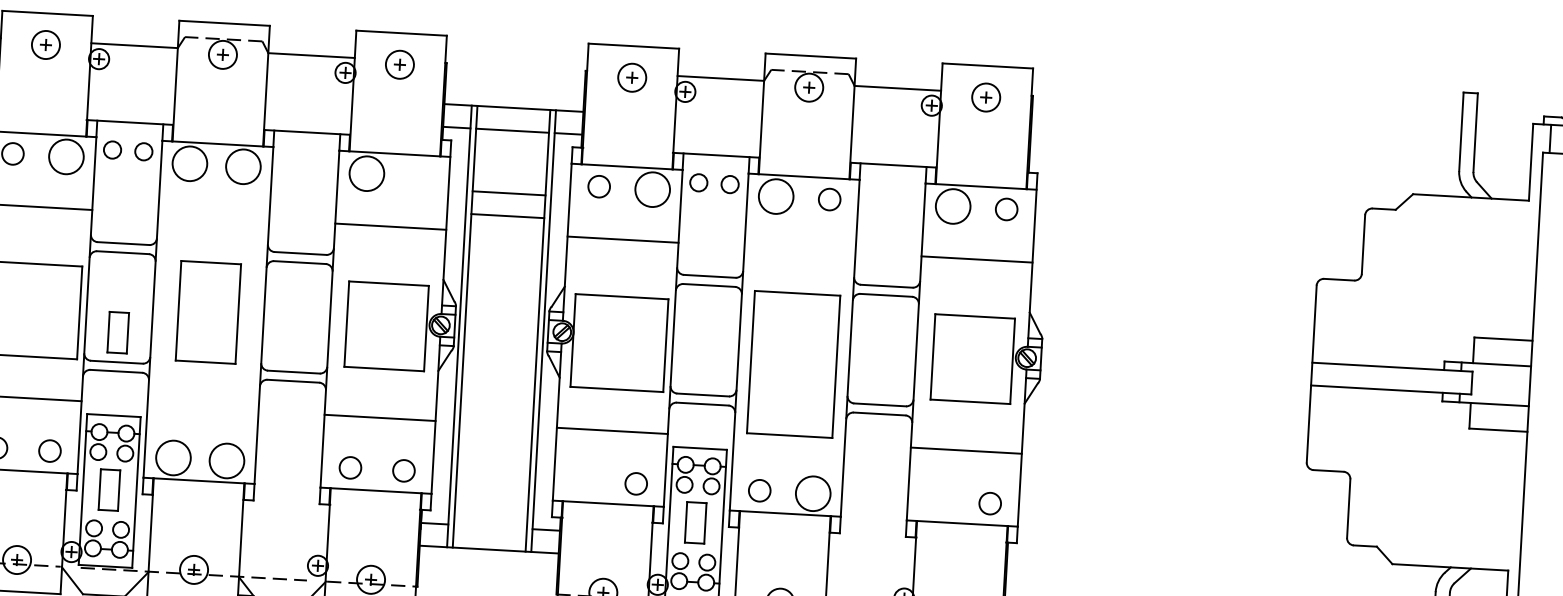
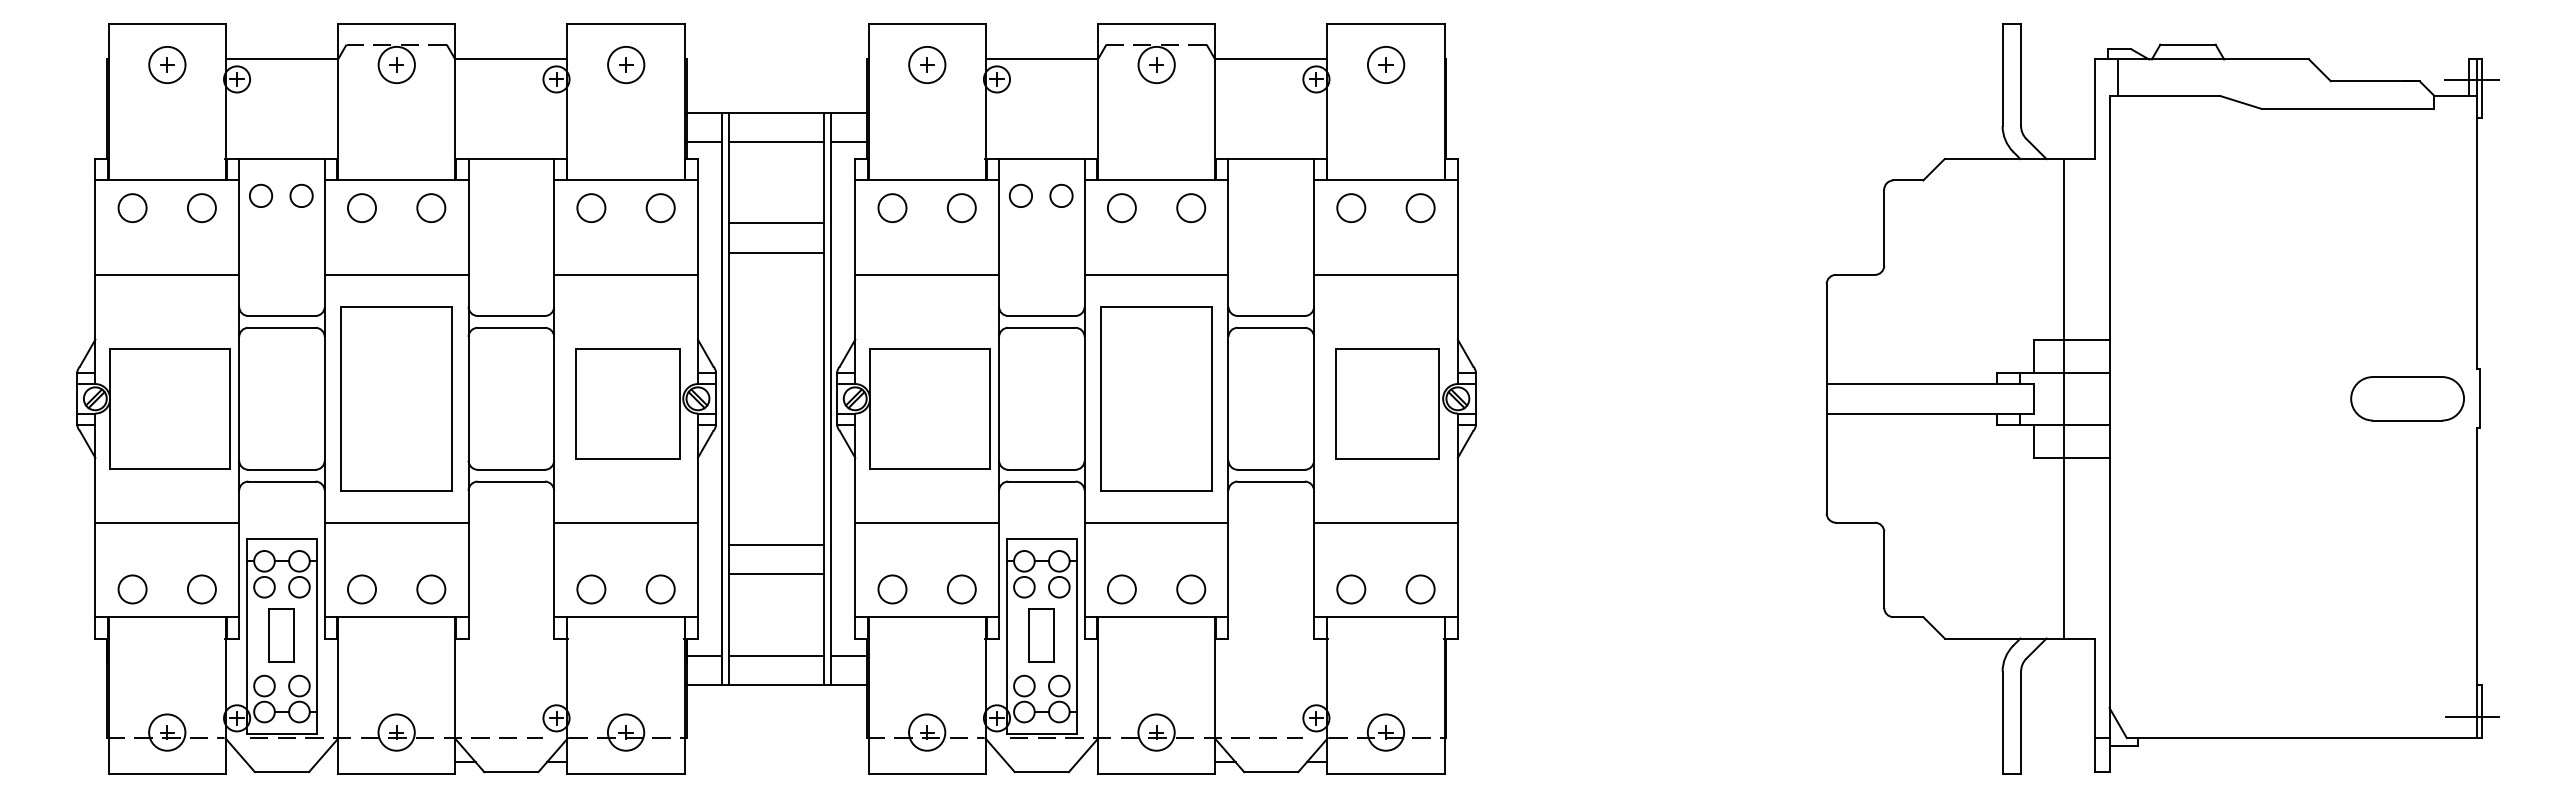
circle: (66, 157) -> (201, 208), size x0.62
circle: (189, 164) -> (361, 208), size x0.62
circle: (243, 167) -> (431, 208), size x0.62
circle: (366, 173) -> (591, 208), size x0.62
circle: (420, 176) -> (660, 207), added
circle: (652, 189) -> (961, 208), size x0.62
circle: (775, 196) -> (1121, 208), size x0.62
circle: (953, 206) -> (1351, 208), size x0.62
line: (213, 216) -> (396, 274), added
line: (800, 249) -> (1156, 274), added
part: (208, 312) -> (396, 398), size x1.43
part: (118, 332) -> (281, 431), removed
part: (793, 364) -> (1156, 398), moved
line: (1494, 384) -> (2063, 398), added
line: (202, 407) -> (396, 522), added
line: (789, 440) -> (1156, 522), added
line: (495, 441) -> (776, 544), added
circle: (173, 458) -> (361, 589), size x0.62
circle: (227, 461) -> (431, 589), size x0.62
line: (493, 464) -> (776, 574), added
circle: (582, 480) -> (892, 589), added
circle: (813, 493) -> (1191, 589), size x0.62
circle: (936, 500) -> (1351, 589), added
line: (490, 526) -> (776, 655), added

